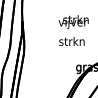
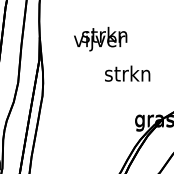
text: (73, 21) -> (100, 38), moved

